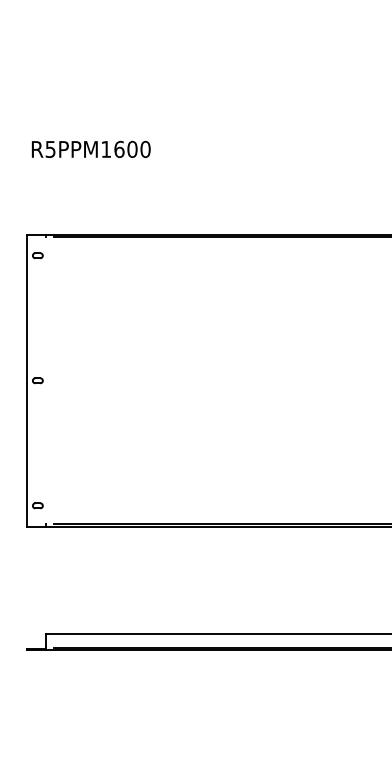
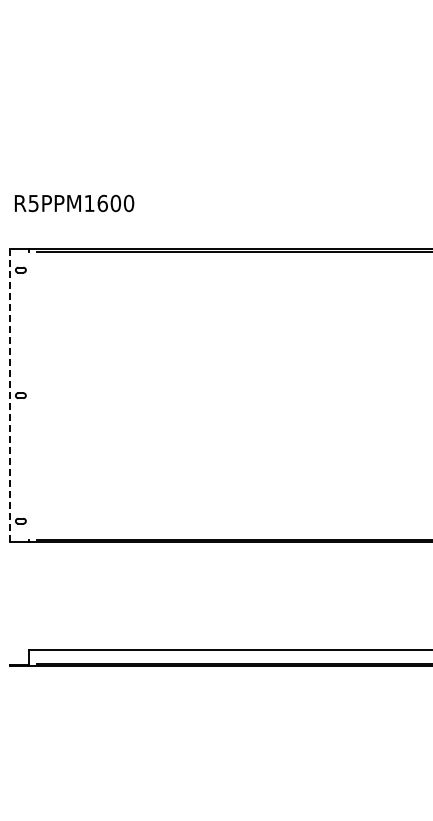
text: (91, 149) -> (74, 203), moved
line: (27, 381) -> (10, 396), solid -> dashed

